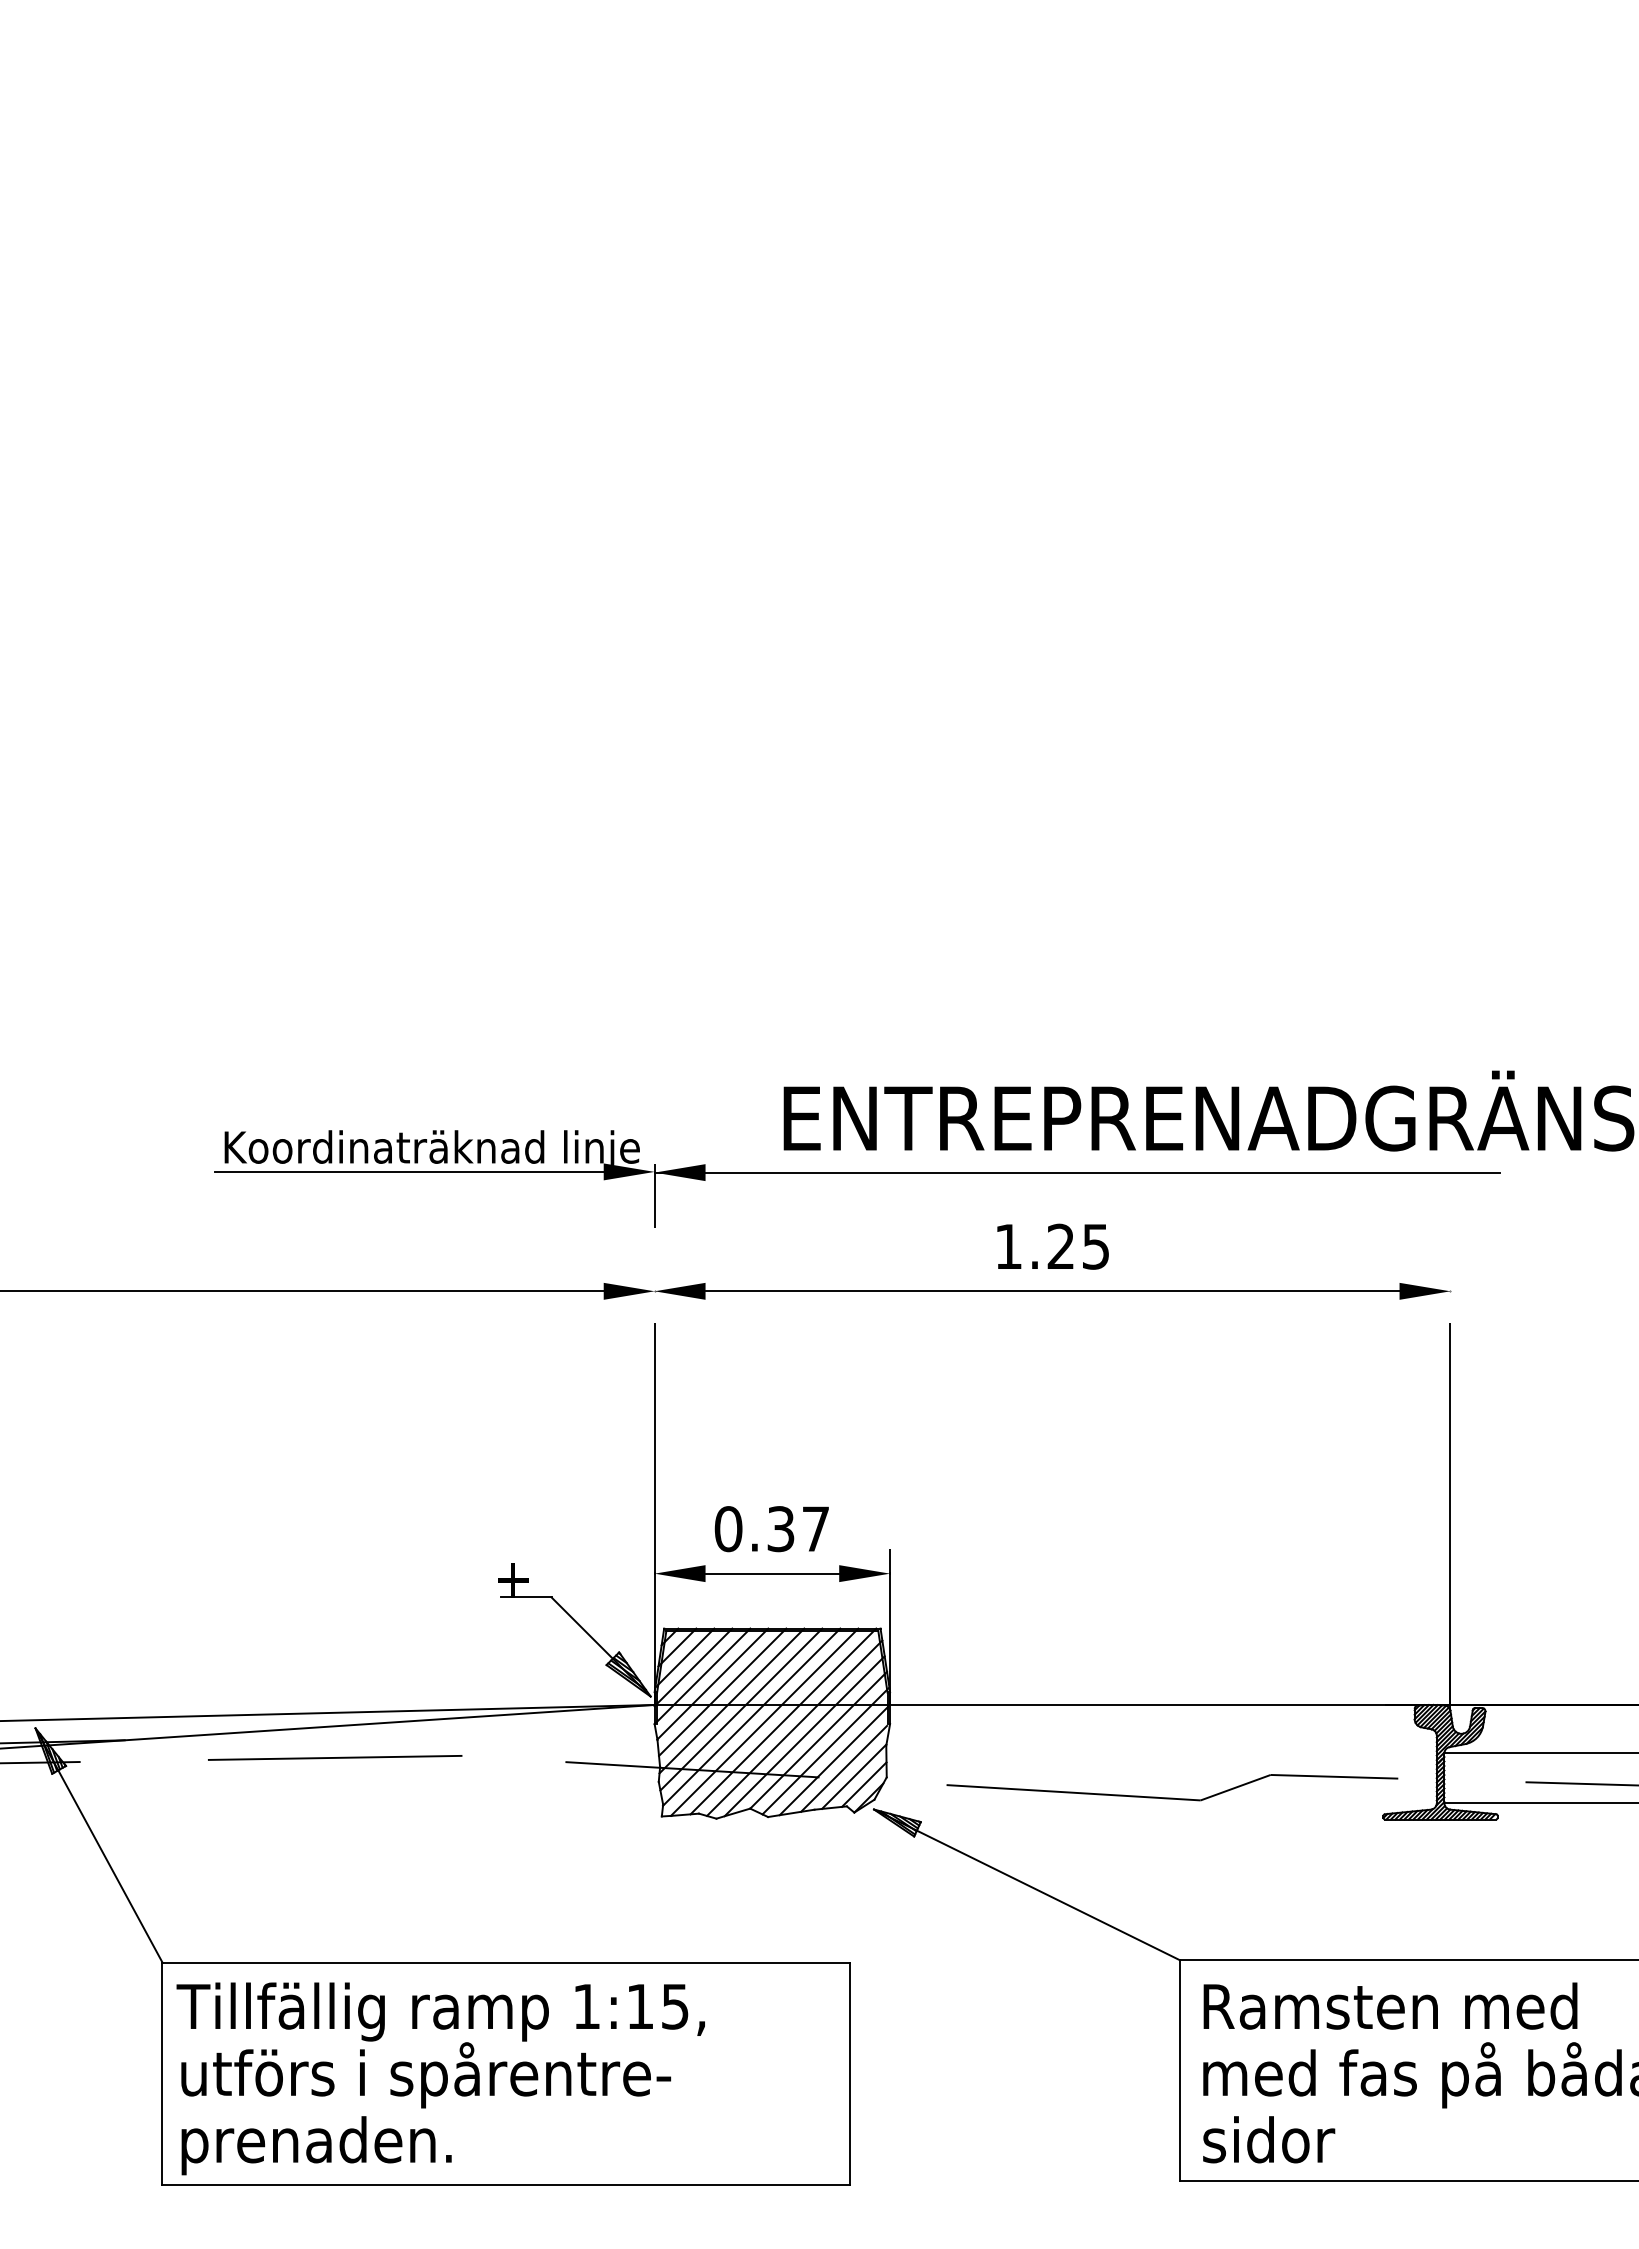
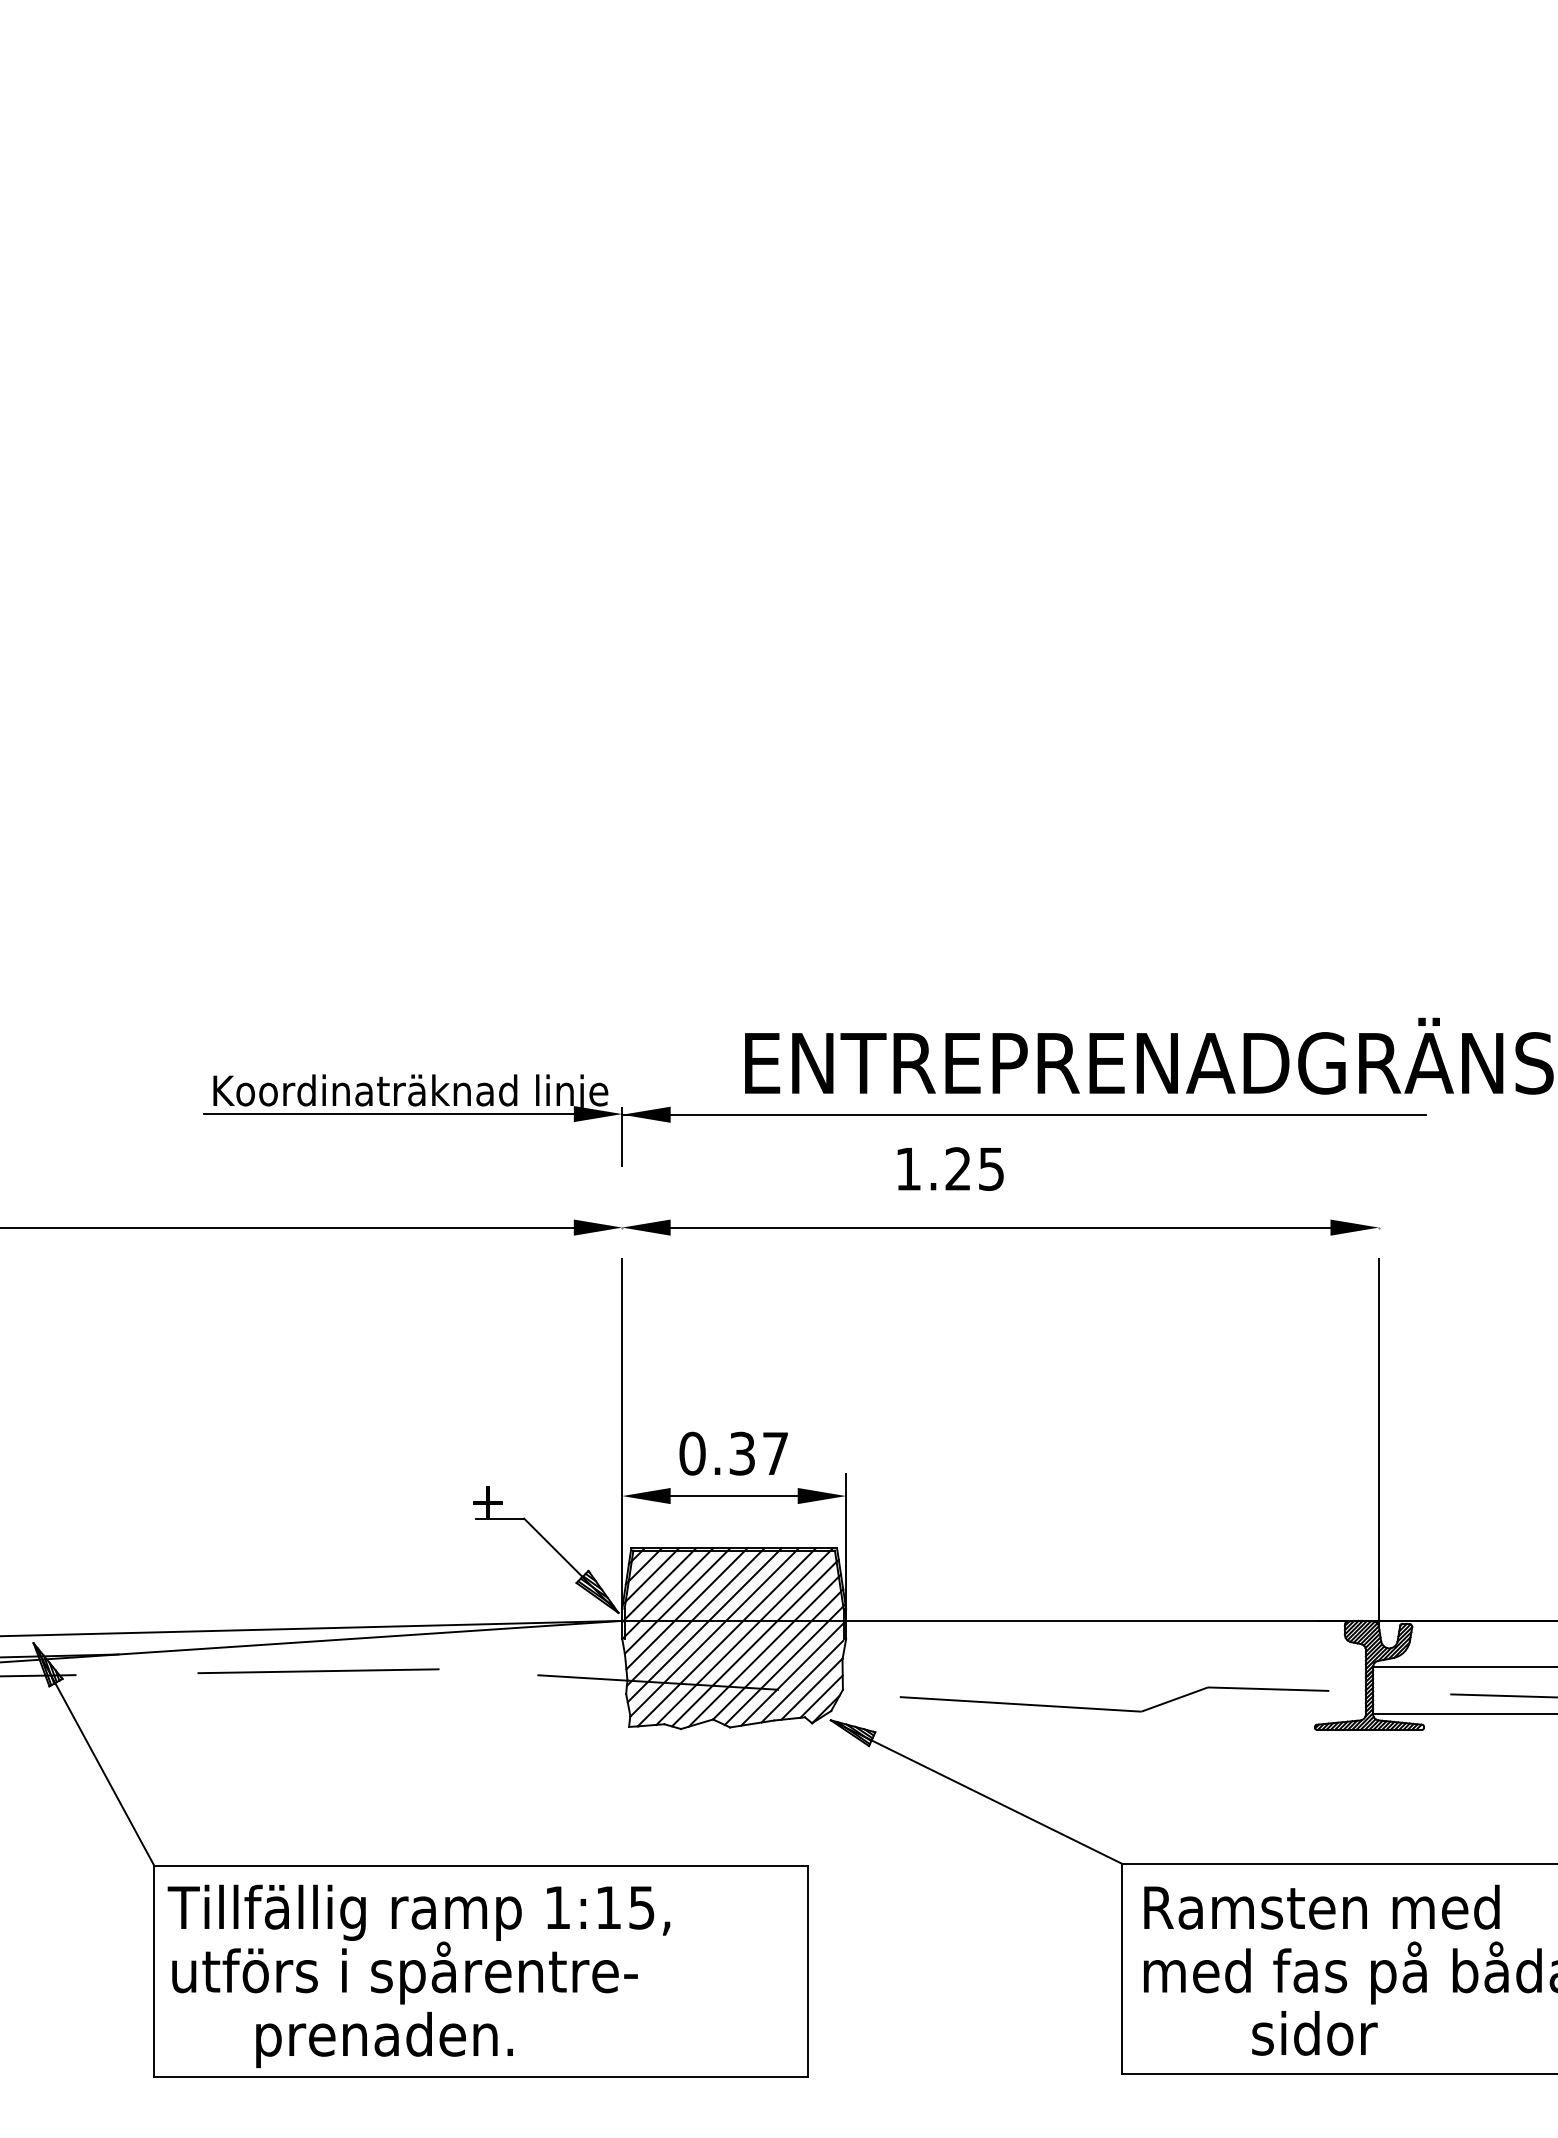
text: (1052, 1246) -> (950, 1168), moved
text: (1269, 2139) -> (1315, 2033), moved
text: (316, 2145) -> (384, 2039), moved

